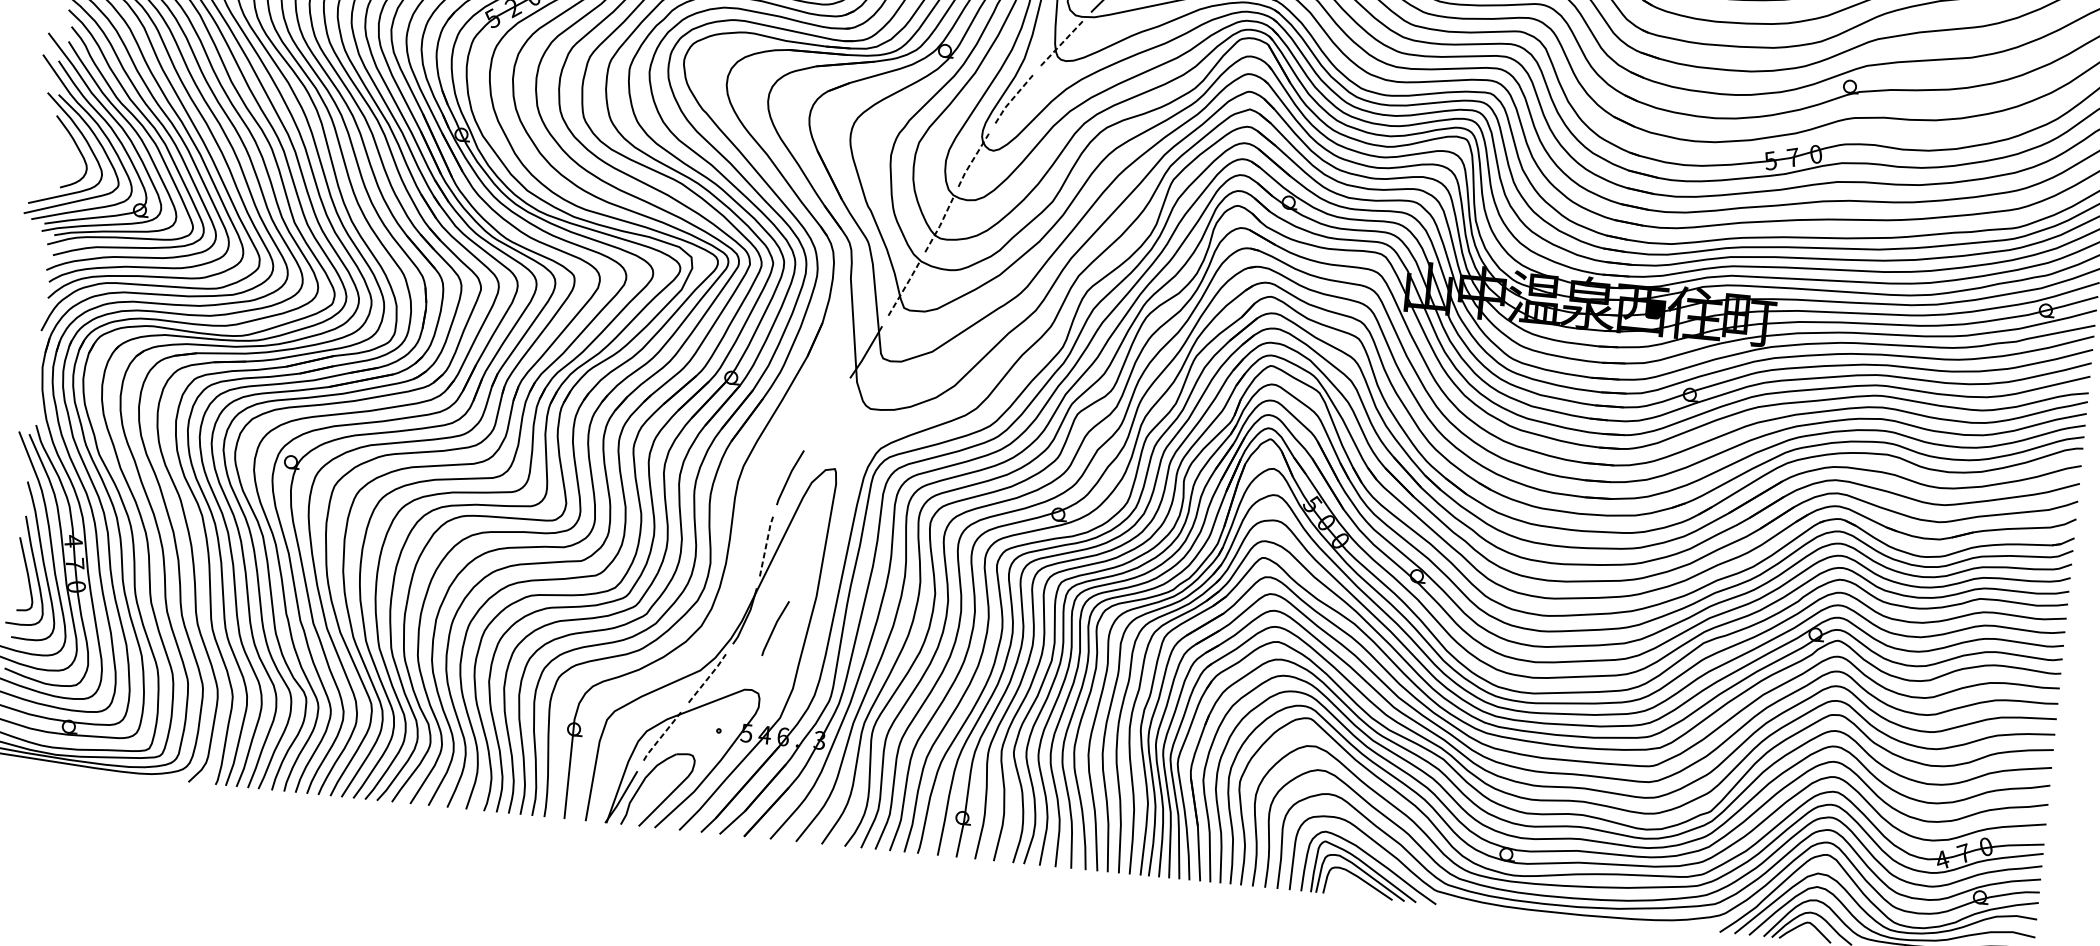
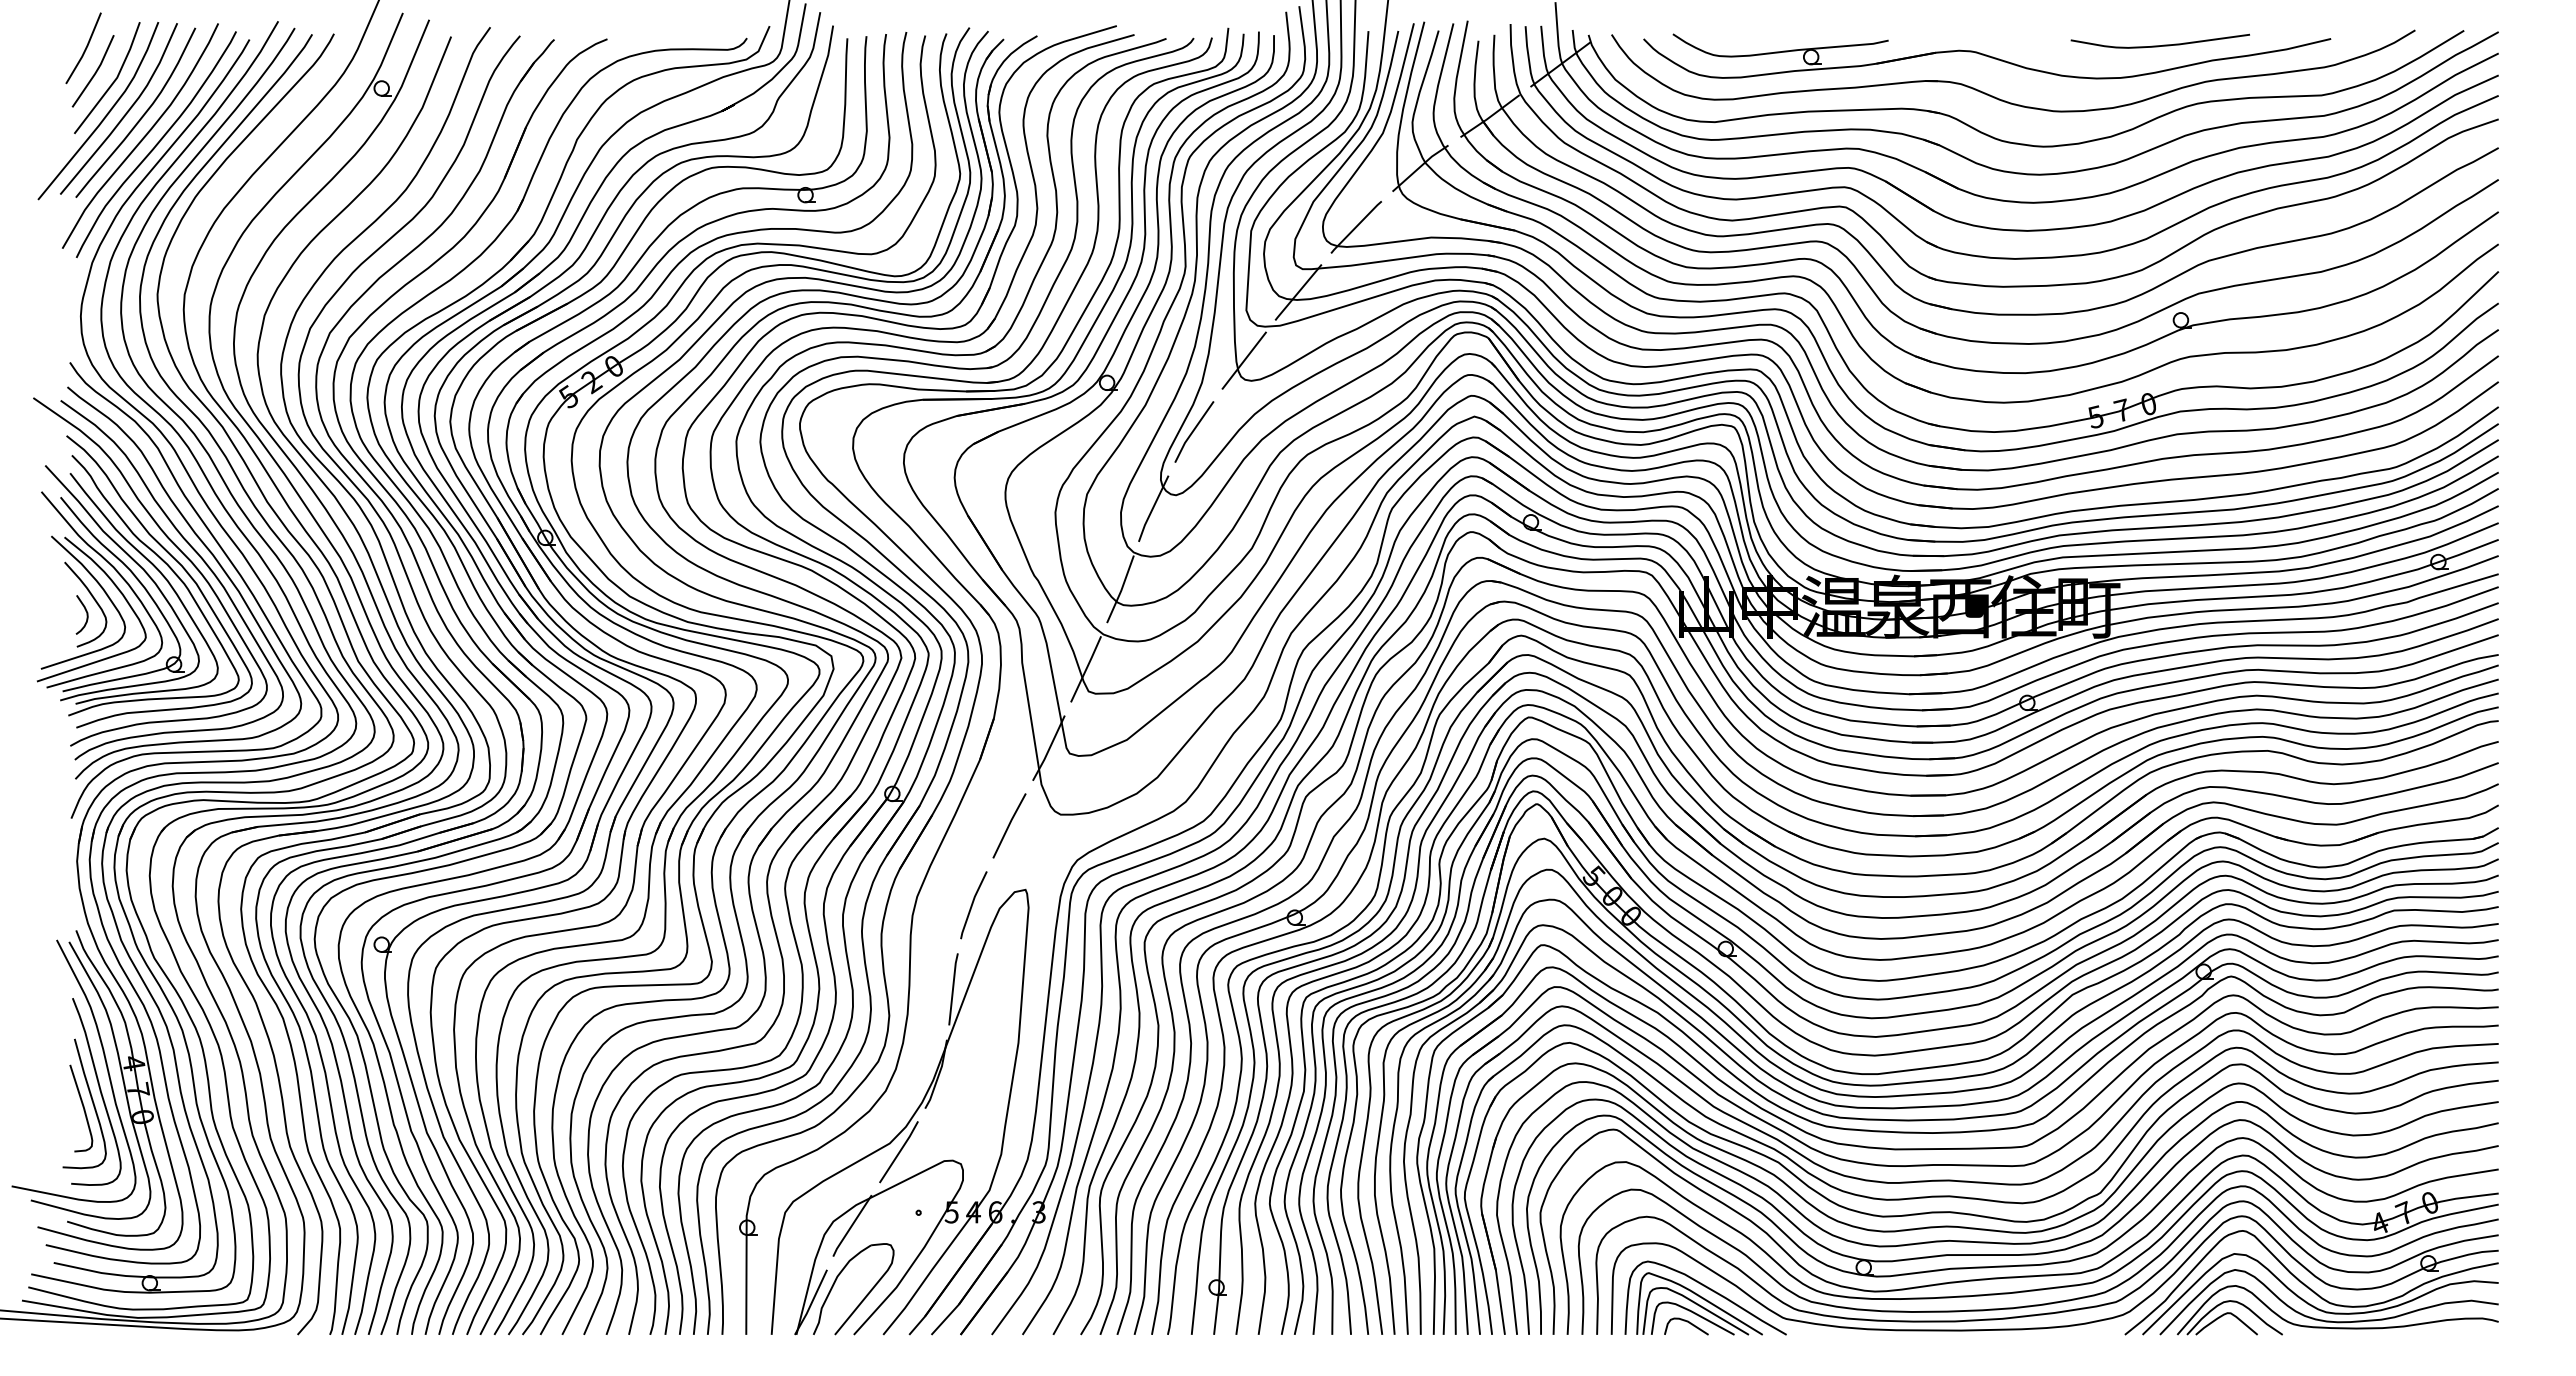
line: (1061, 43) -> (1244, 360), dashed -> solid
line: (1012, 98) -> (1192, 431), dashed -> solid
curve: (70, 158) -> (85, 611), added
line: (973, 160) -> (1153, 508), dashed -> solid
line: (940, 225) -> (1121, 589), dashed -> solid
line: (904, 288) -> (1086, 668), dashed -> solid
line: (826, 413) -> (1009, 825), added
line: (766, 545) -> (953, 988), dashed -> solid
line: (775, 627) -> (973, 1084), removed
line: (708, 678) -> (900, 1151), dashed -> solid
line: (661, 736) -> (851, 1225), dashed -> solid
curve: (1354, 886) -> (1688, 1323), added

